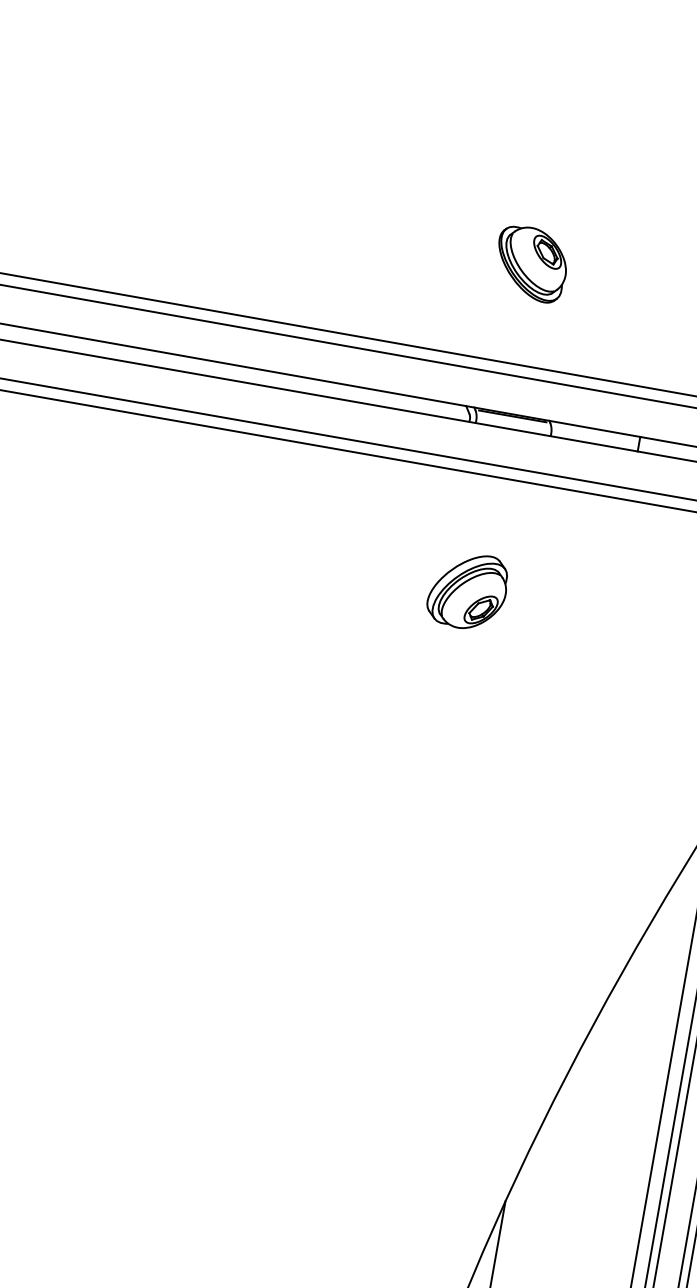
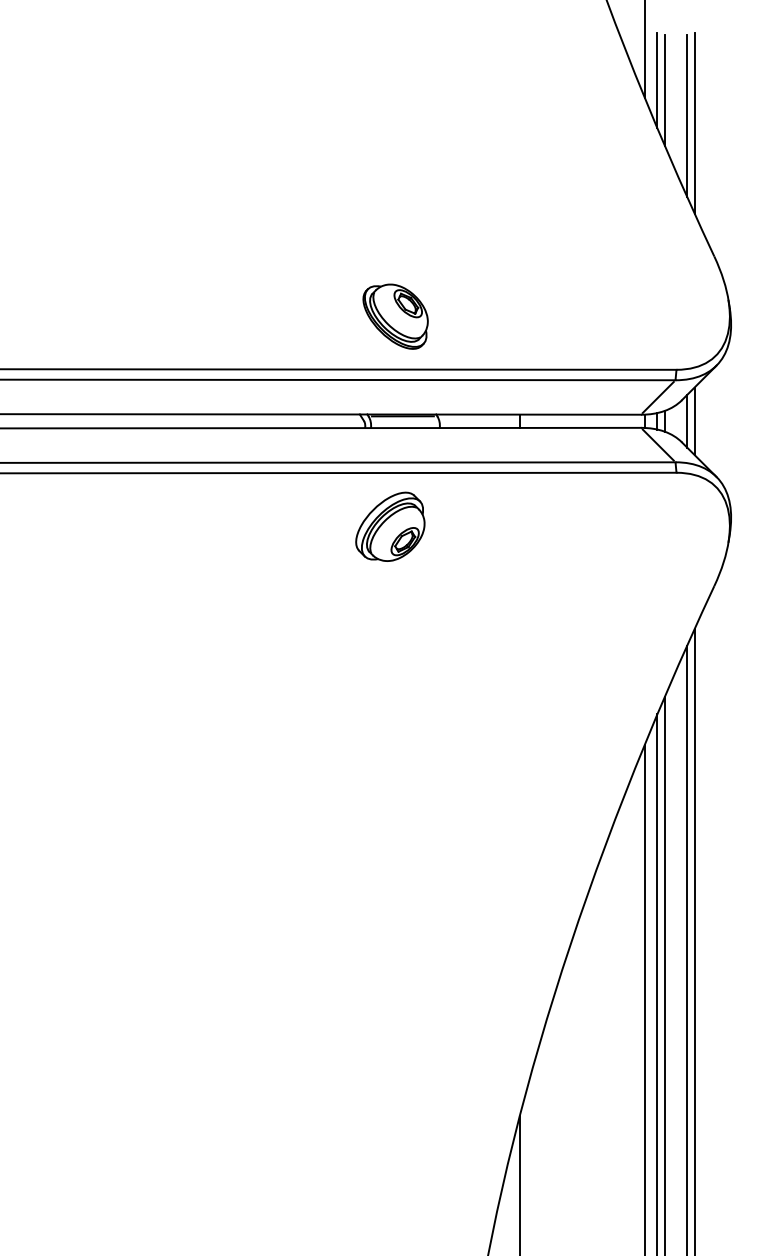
part: (531, 263) -> (395, 316), moved
part: (468, 590) -> (390, 526), moved

